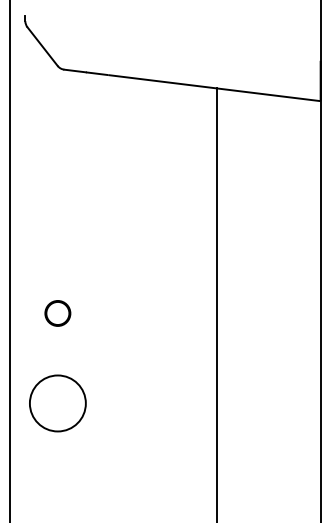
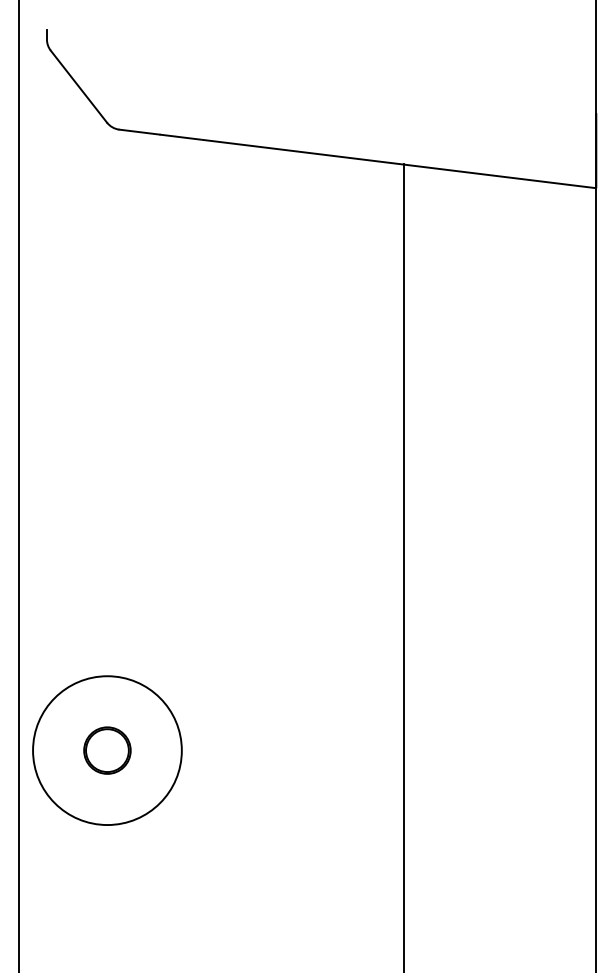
circle: (57, 313) -> (106, 750), moved
circle: (57, 403) -> (106, 750), size x1.43

